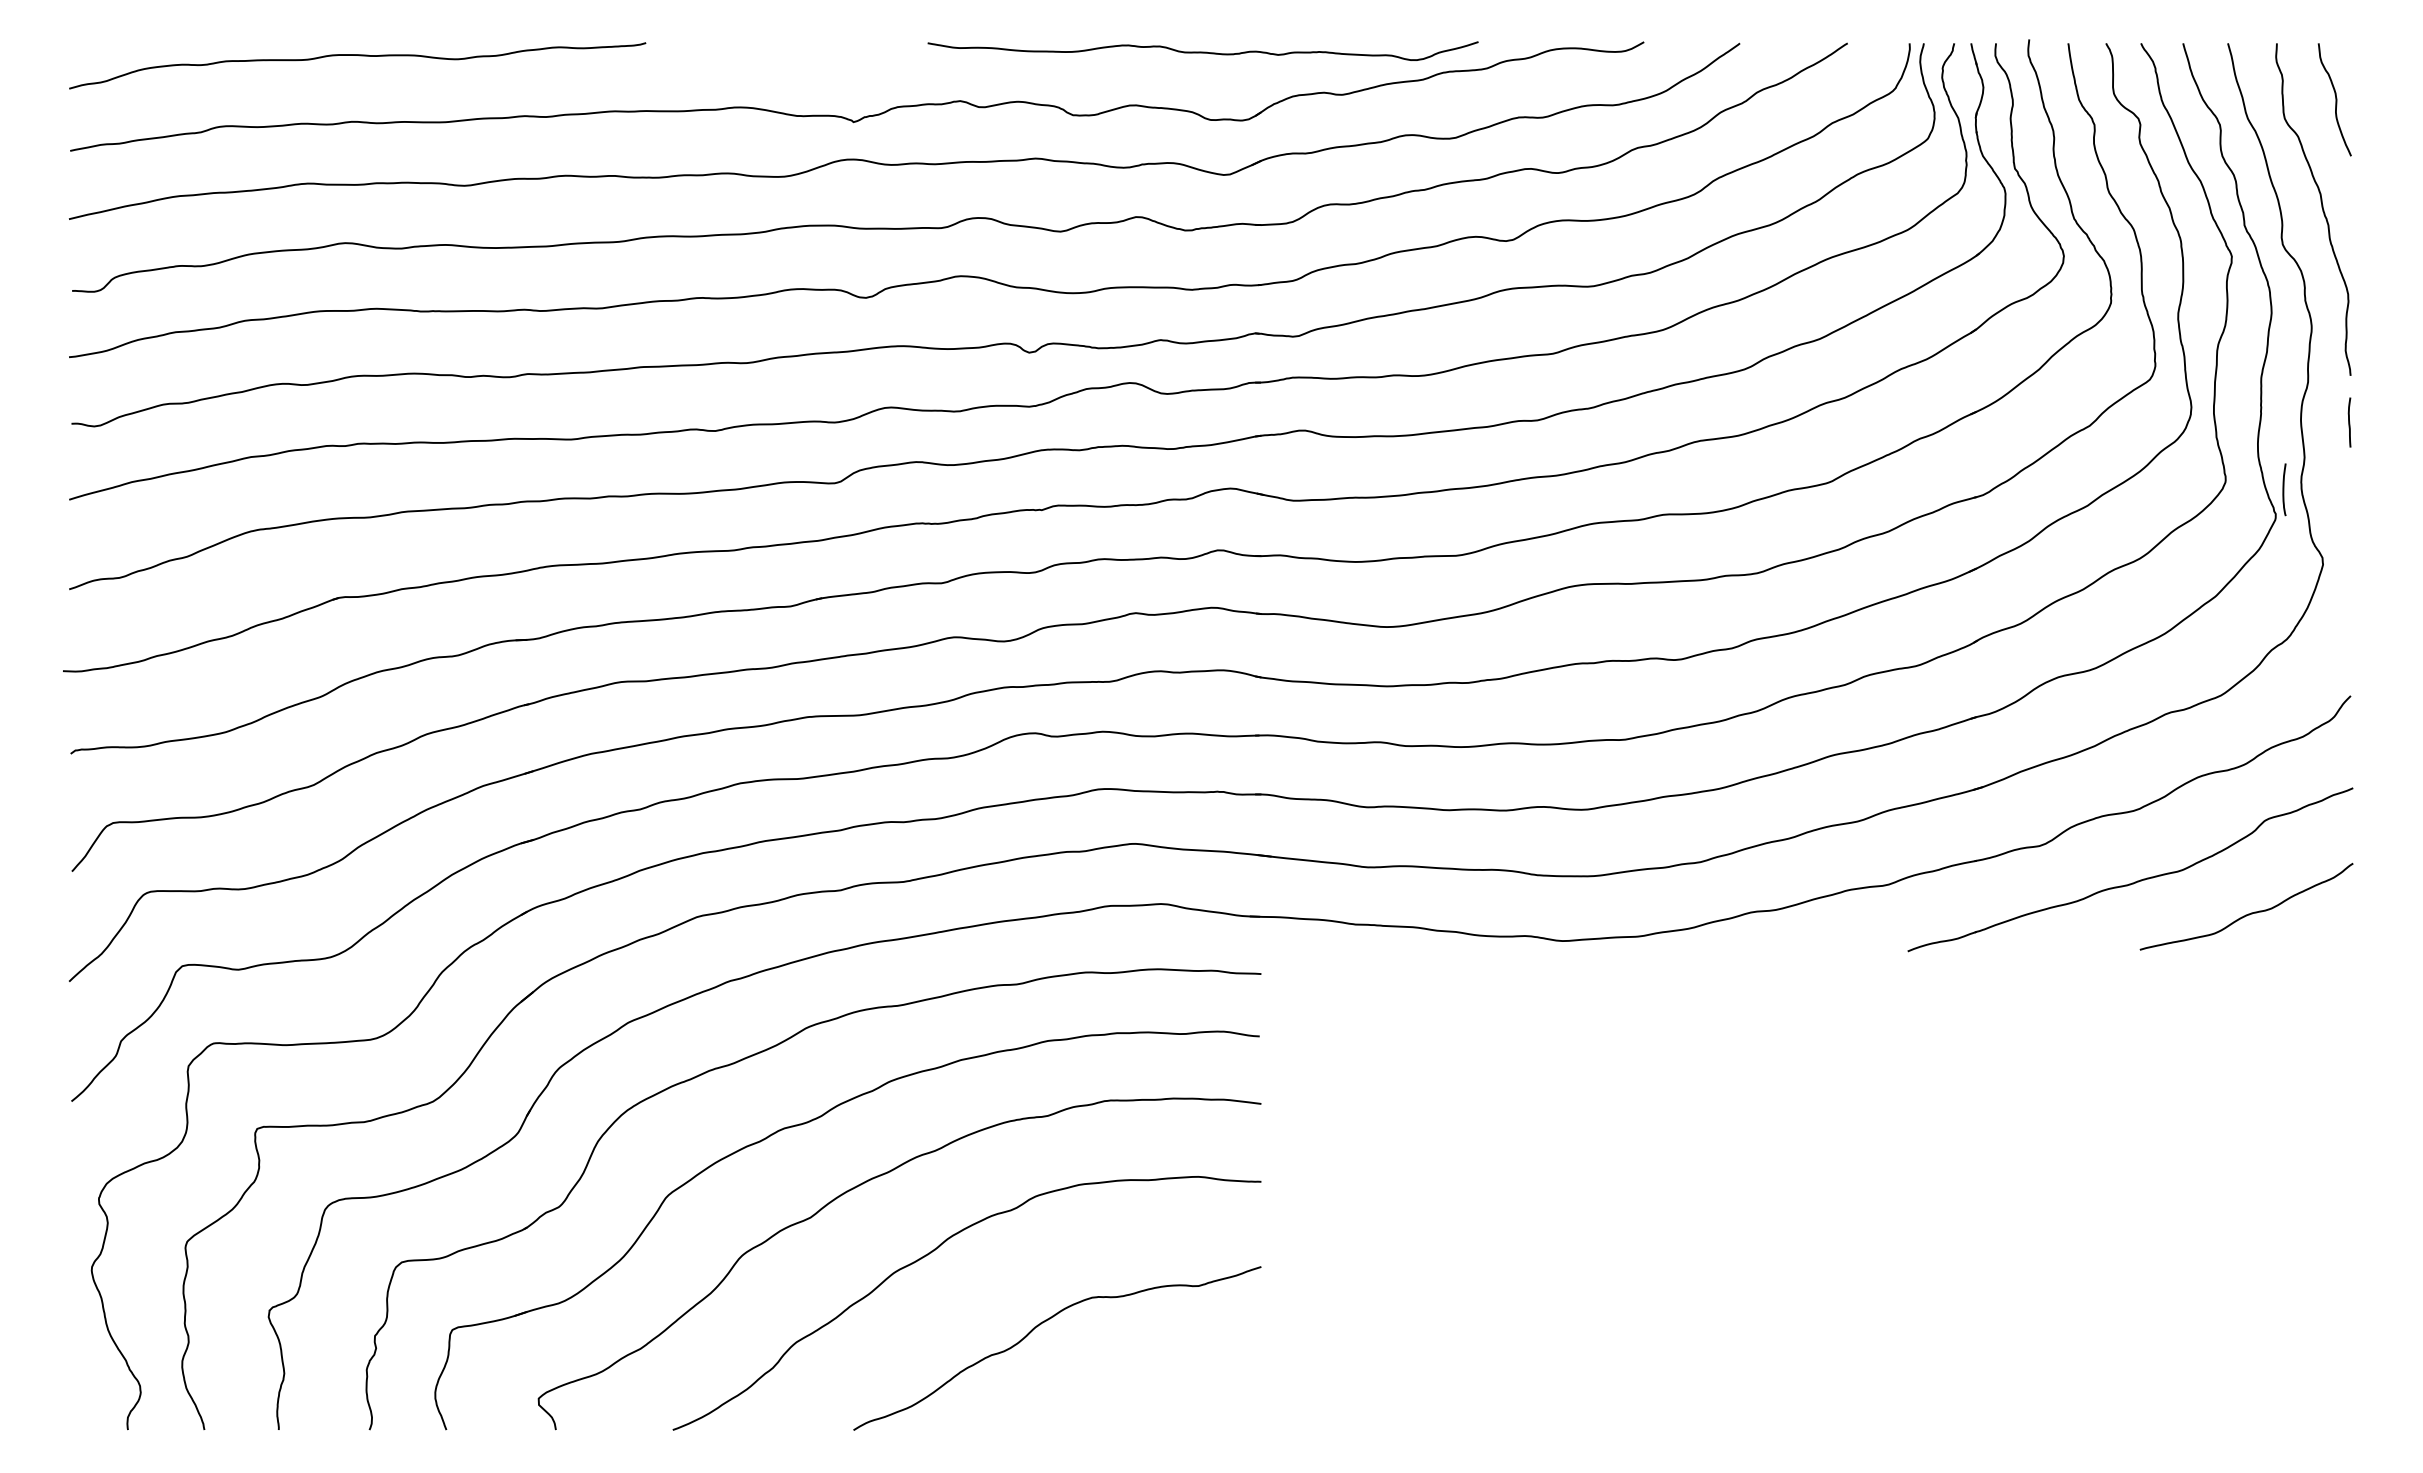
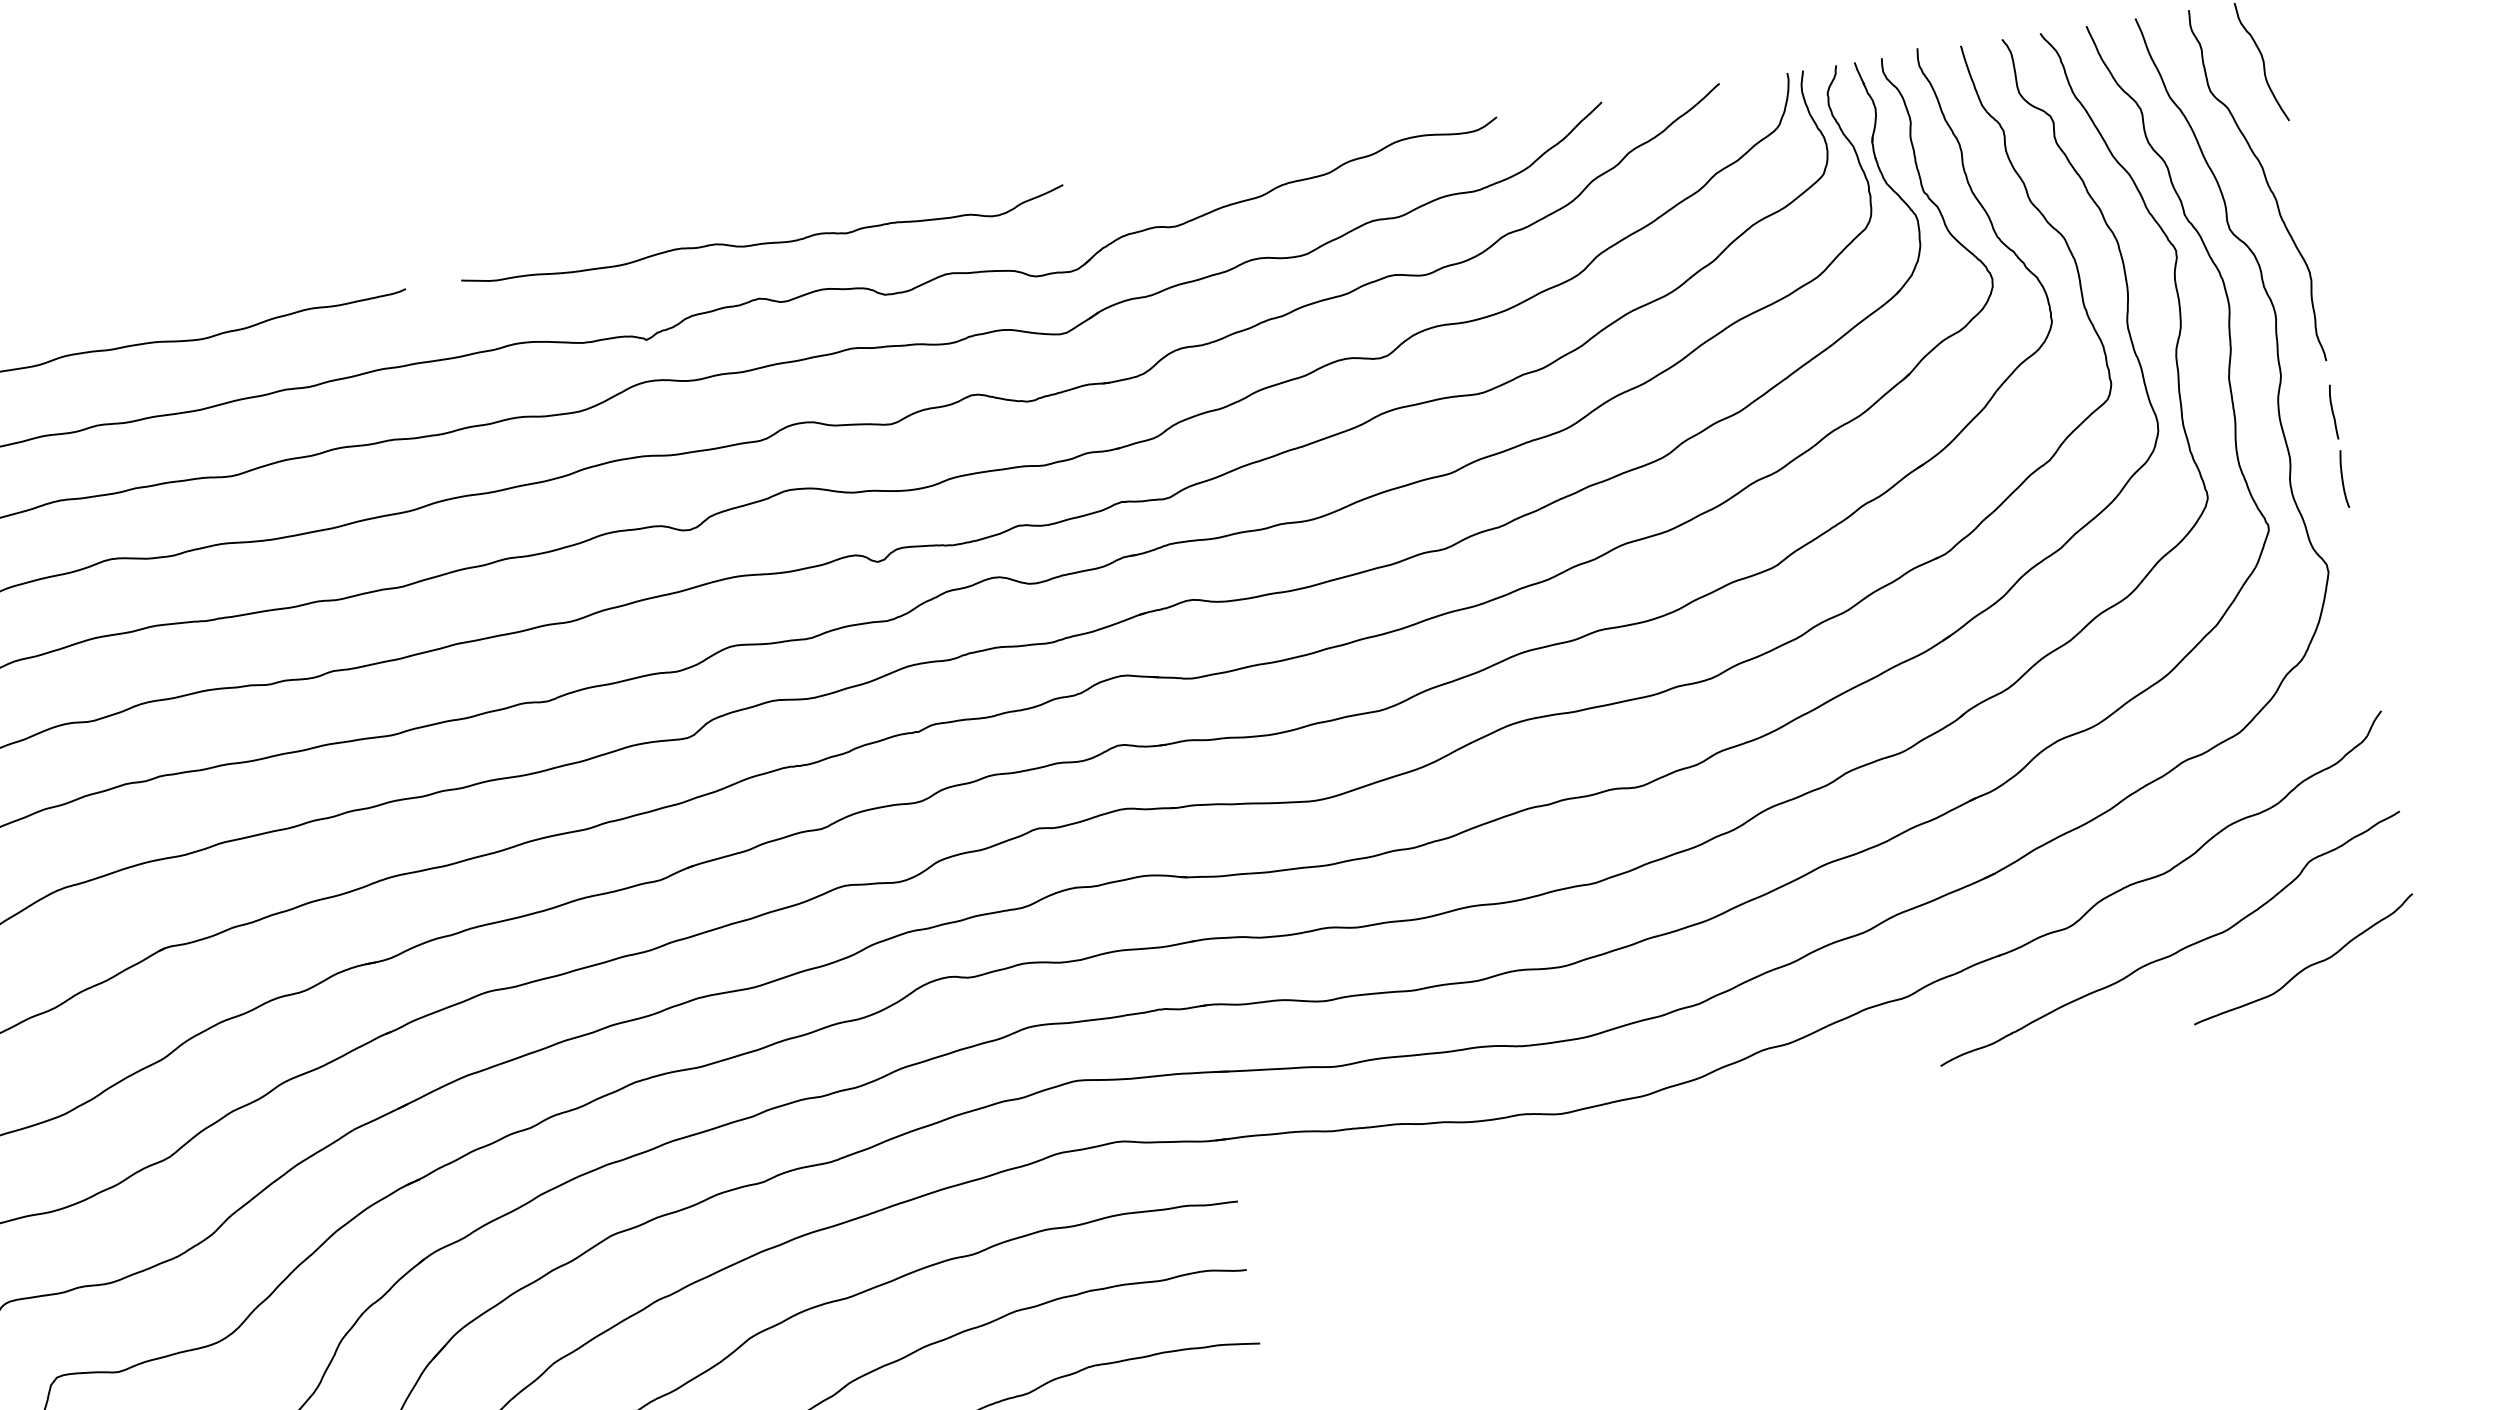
curve: (1202, 51) -> (763, 242), moved
curve: (2284, 489) -> (2343, 478), moved

